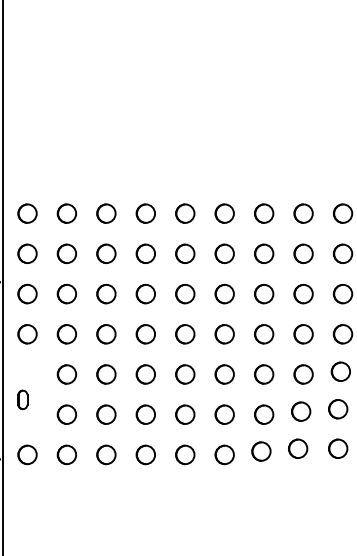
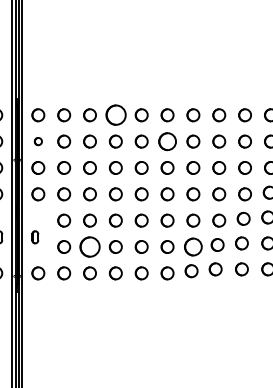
circle: (145, 213) -> (115, 115), size x1.6
circle: (27, 253) -> (38, 141), size x0.6
circle: (224, 253) -> (167, 141), size x1.4
circle: (105, 413) -> (89, 246), size x1.6
circle: (264, 413) -> (193, 246), size x1.4

